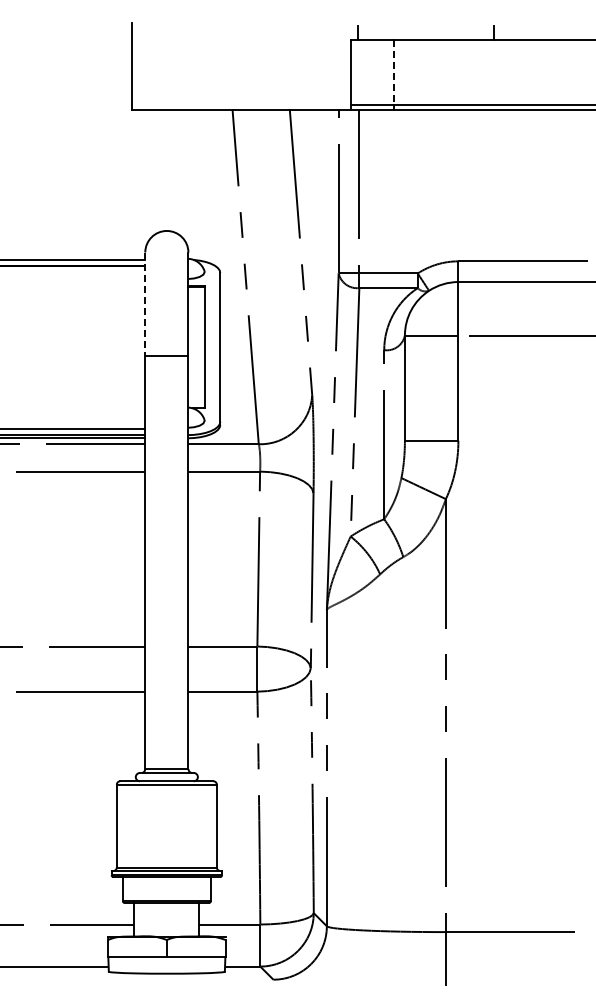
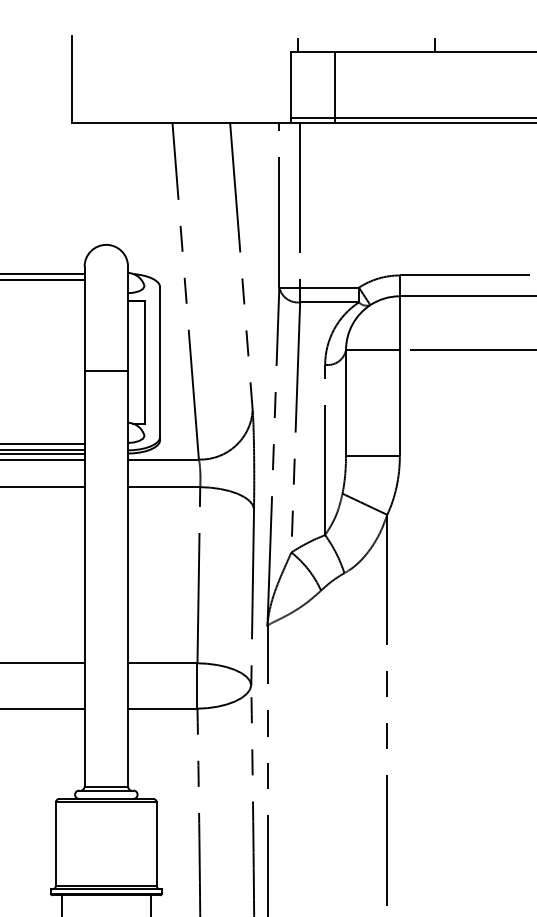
line: (393, 72) -> (334, 85), dashed -> solid
line: (145, 304) -> (84, 318), dashed -> solid

